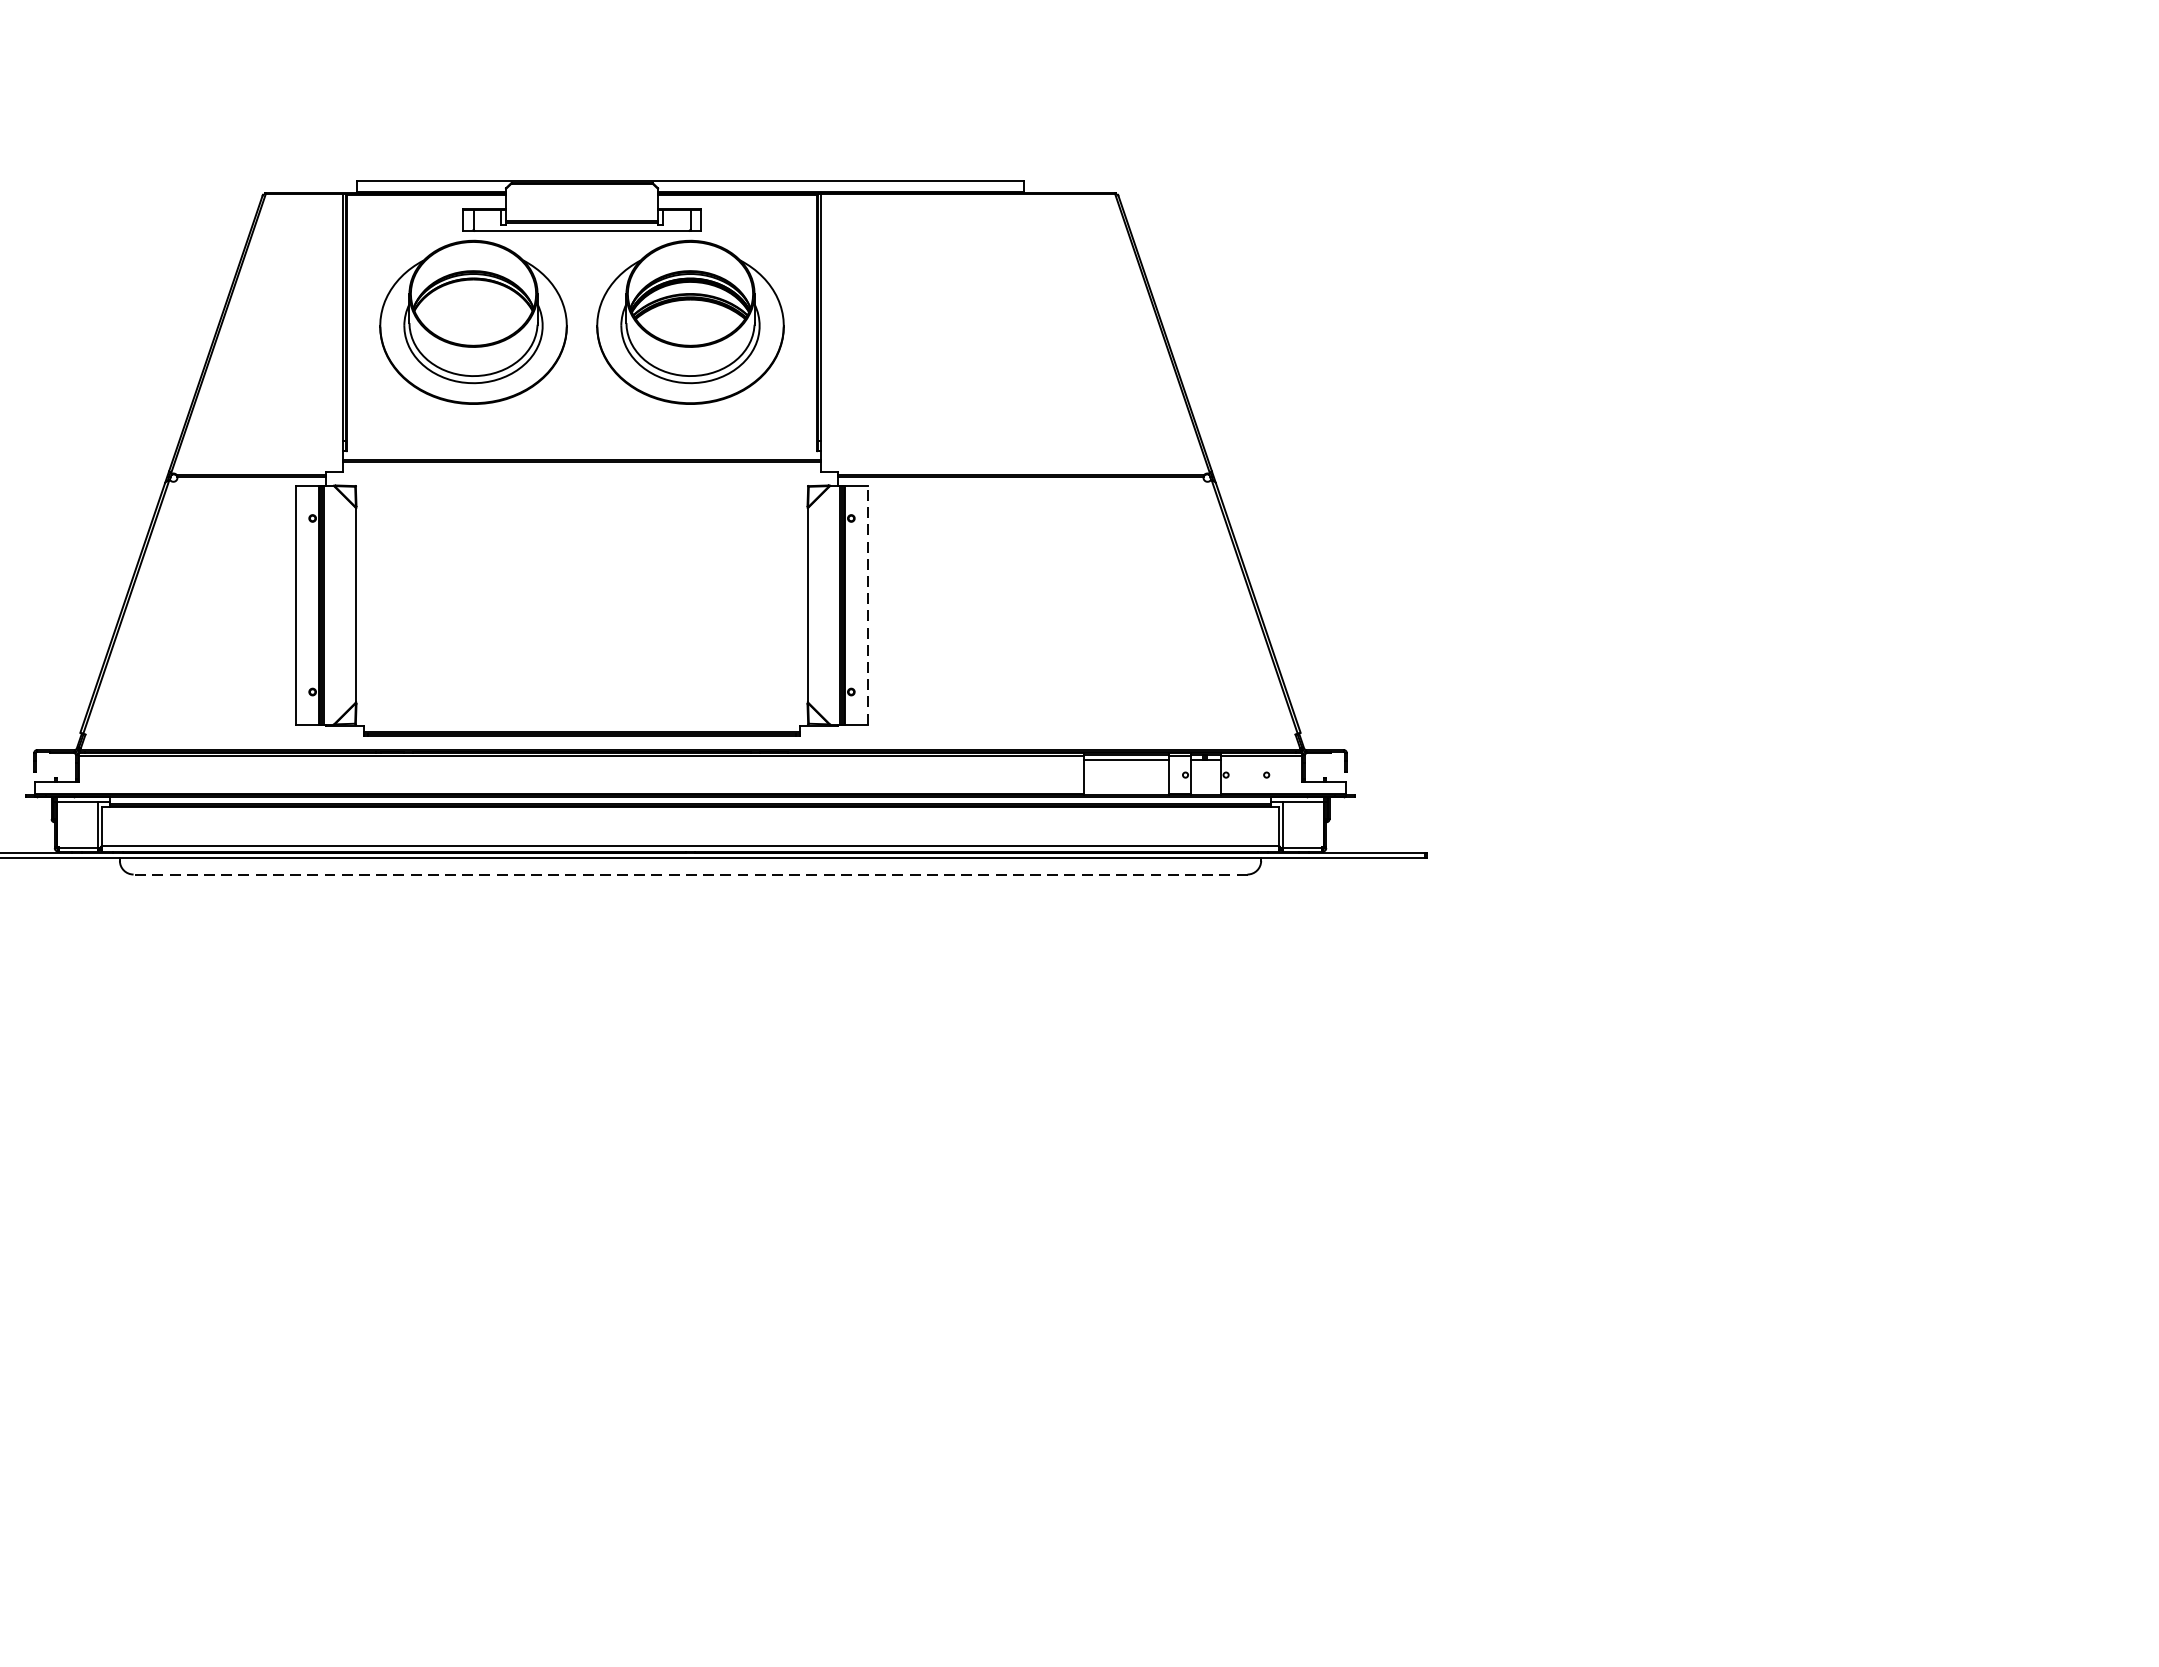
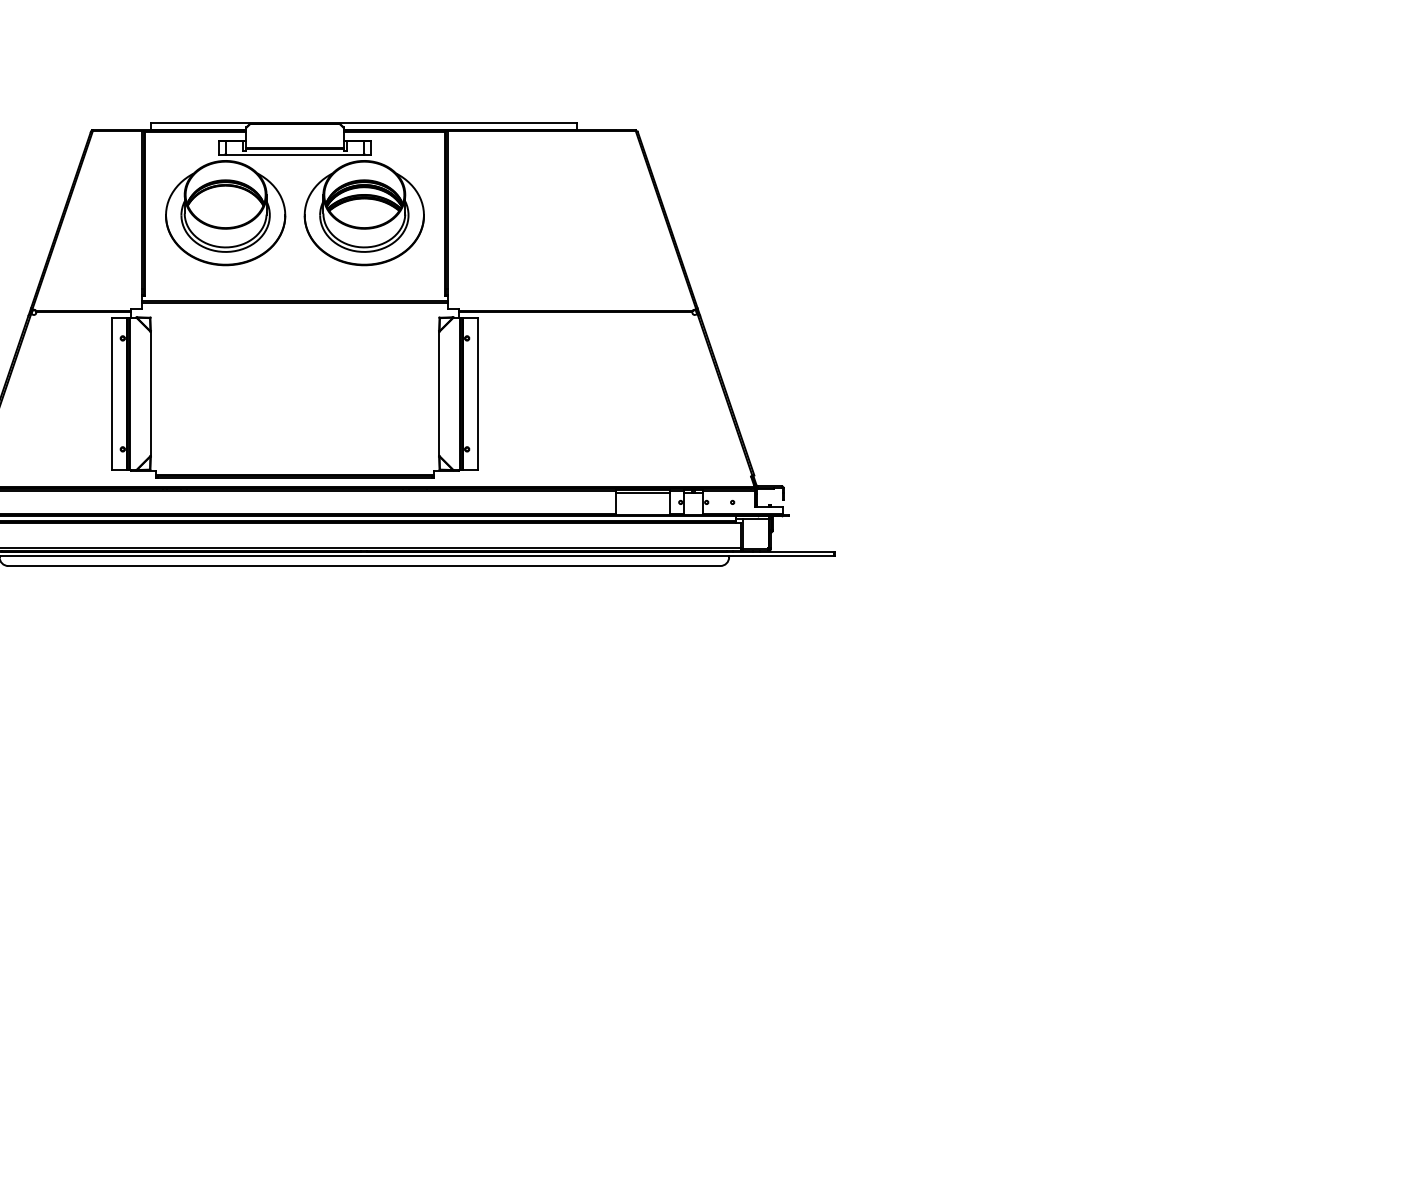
line: (867, 604) -> (477, 393), dashed -> solid
line: (689, 875) -> (363, 566), dashed -> solid

